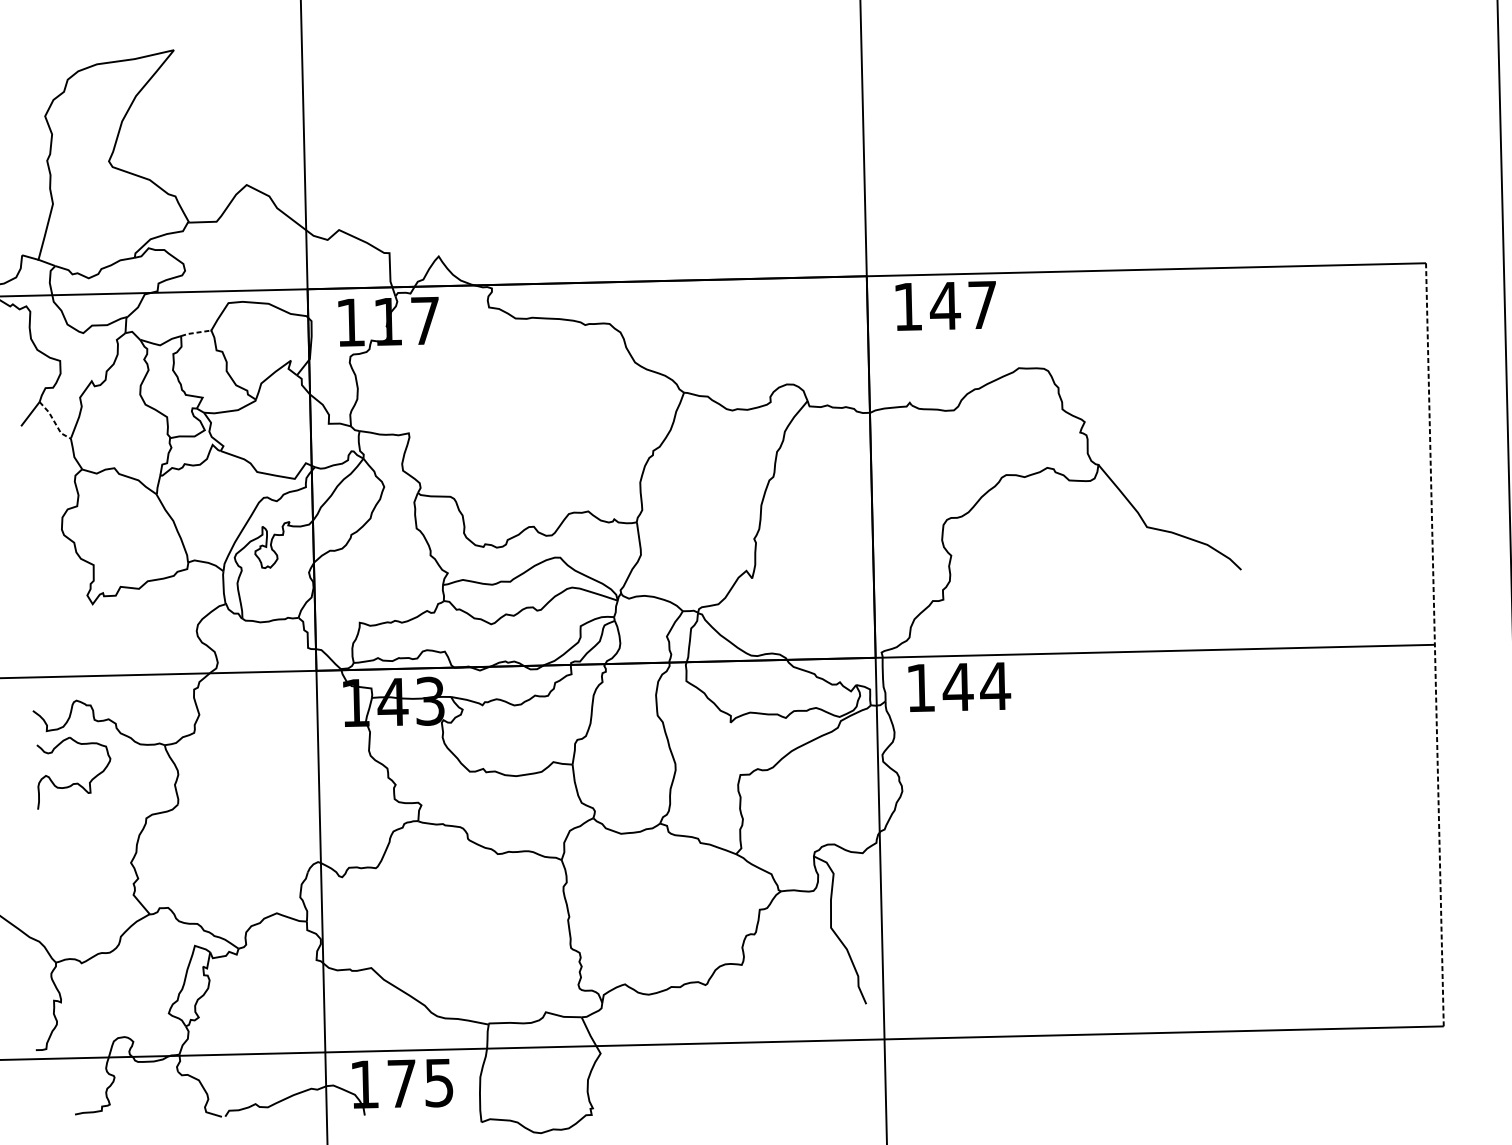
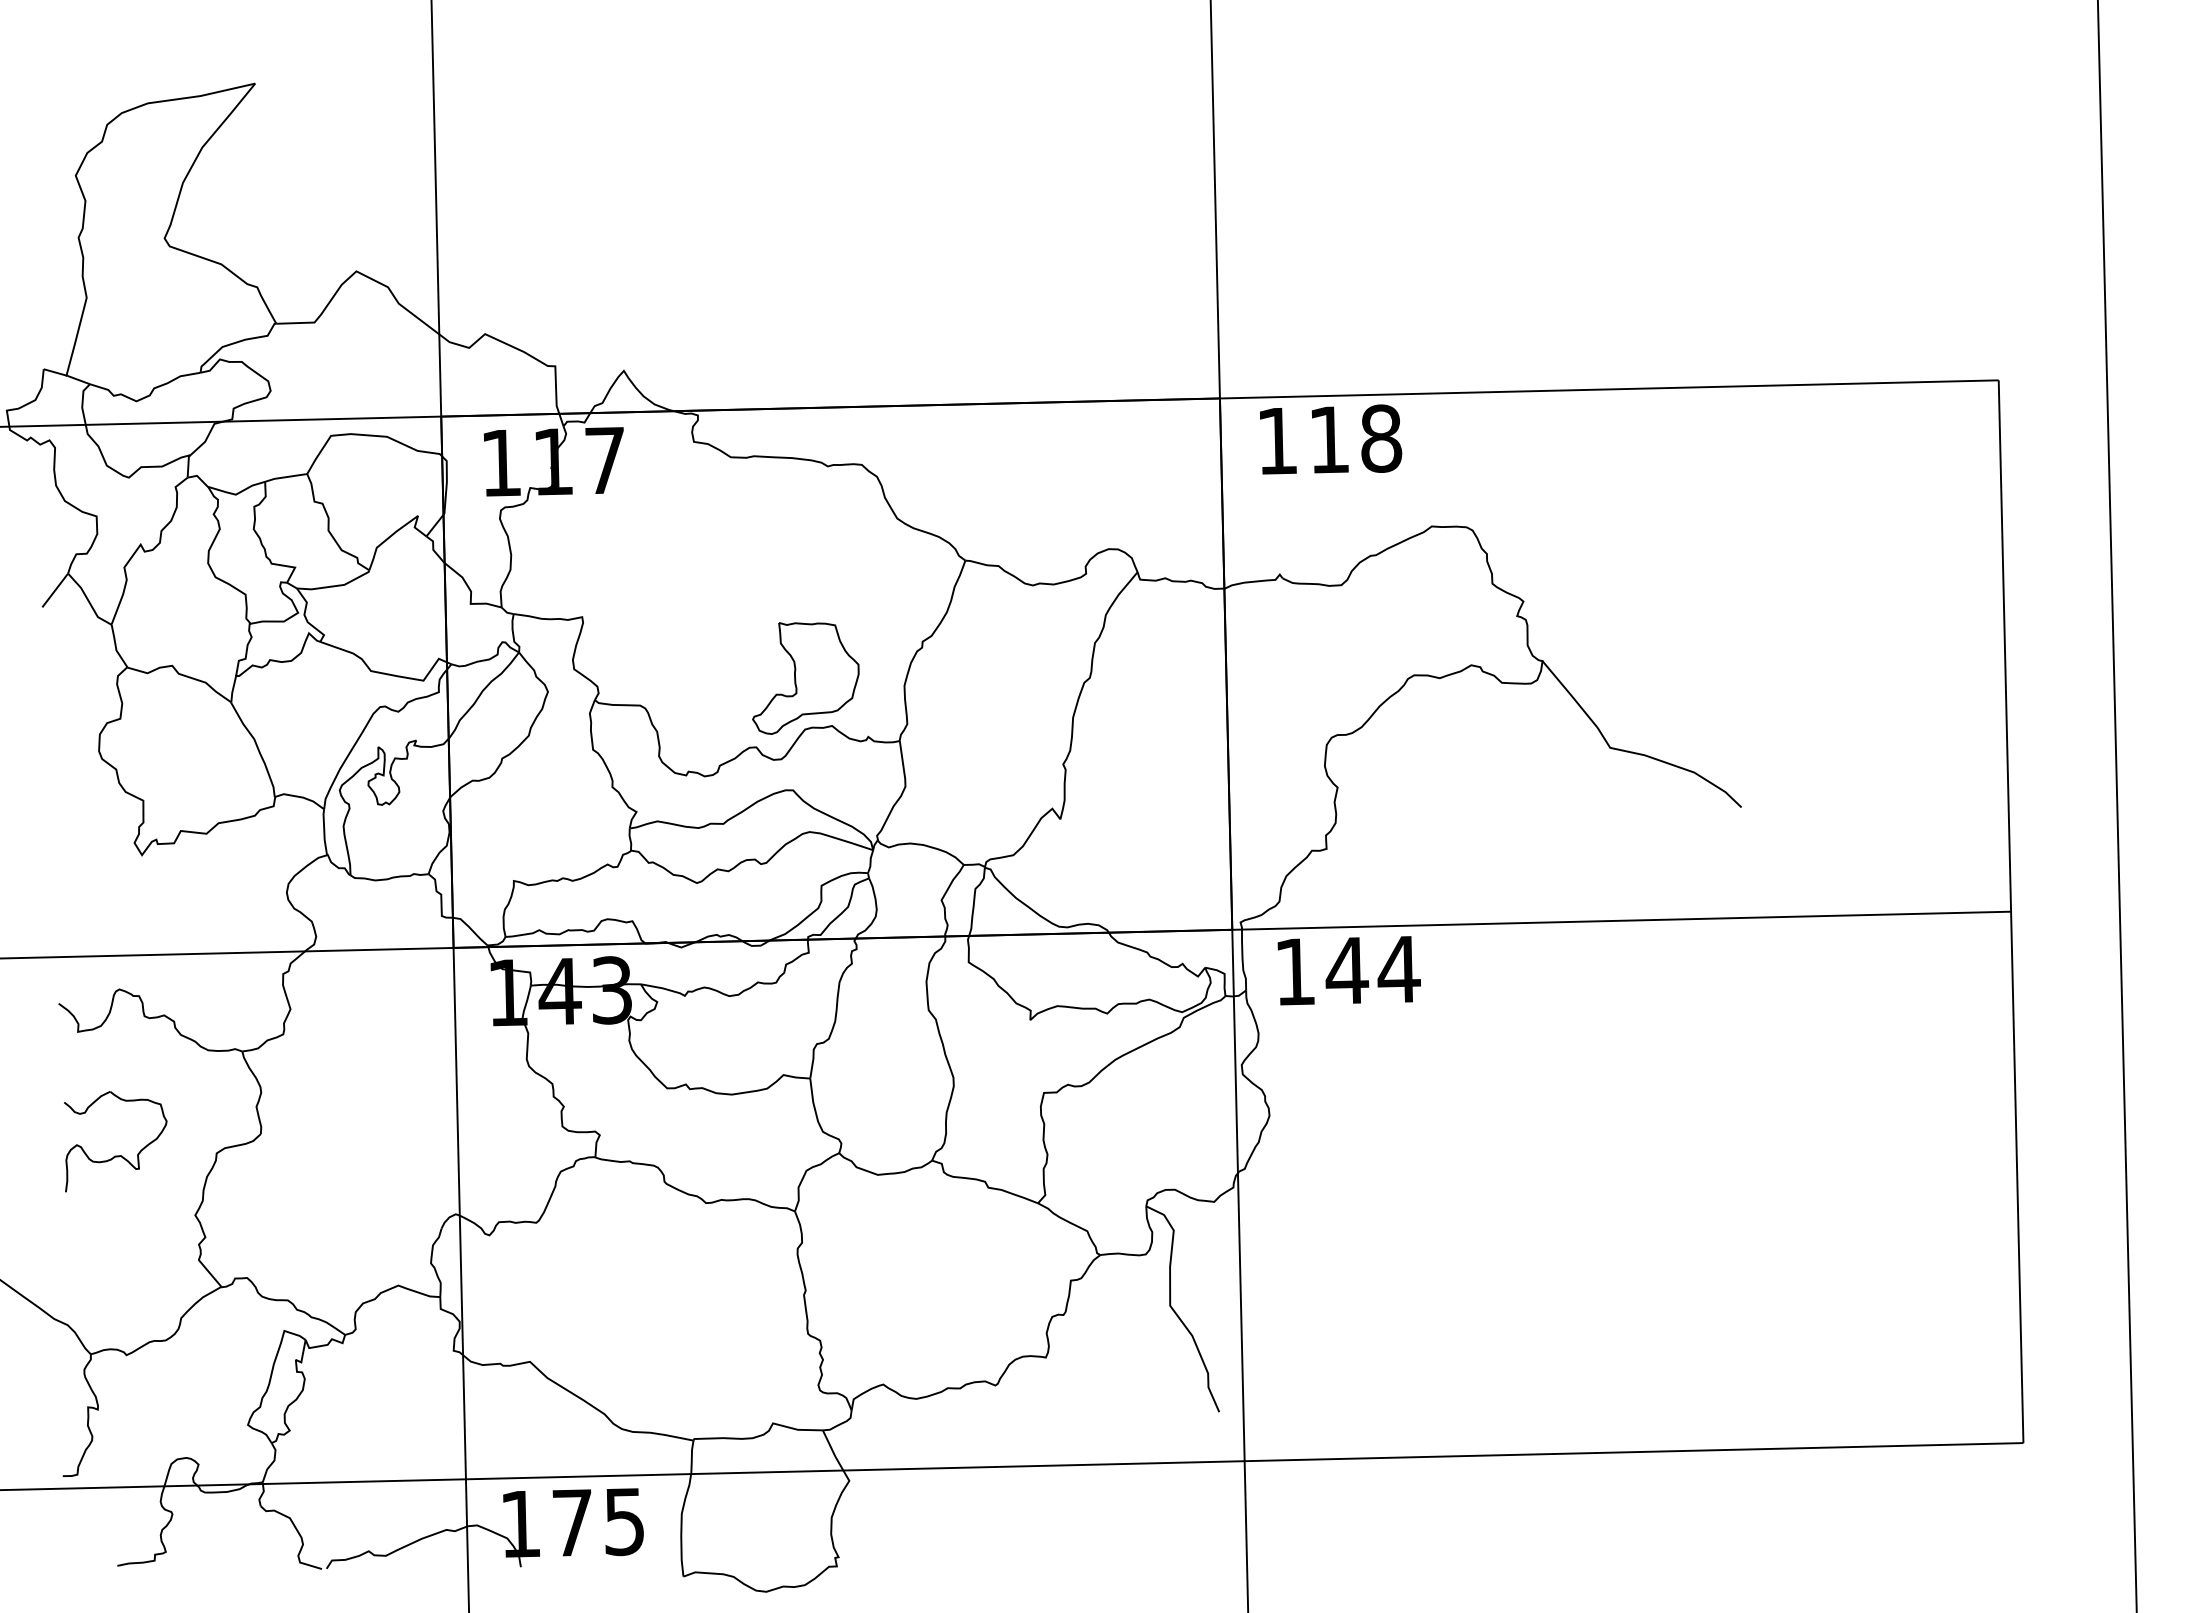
text: (963, 305) -> (1354, 438), 147 -> 118
line: (195, 333) -> (285, 477), dashed -> solid
line: (54, 421) -> (88, 600), dashed -> solid
part: (569, 477) -> (805, 678), added
line: (1435, 644) -> (2011, 911), dashed -> solid
part: (73, 783) -> (115, 1155), moved

